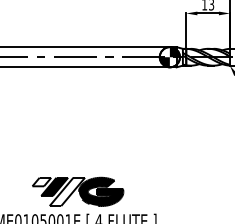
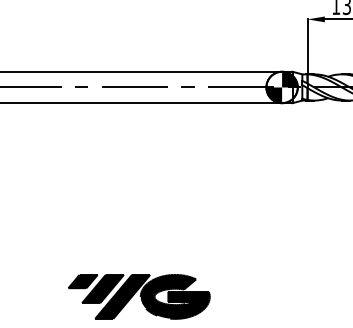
fill: (41, 181) -> (82, 280), added
fill: (67, 191) -> (122, 296), added

